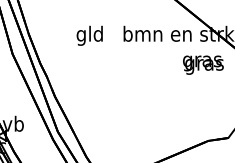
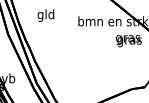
text: (89, 35) -> (45, 15), moved

